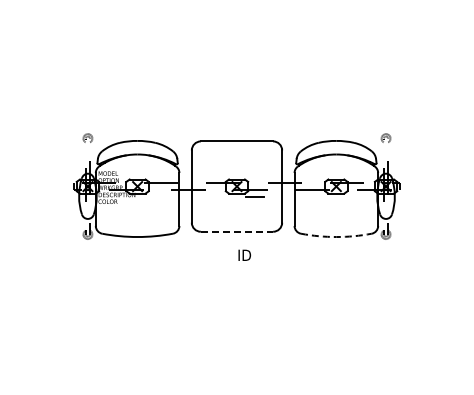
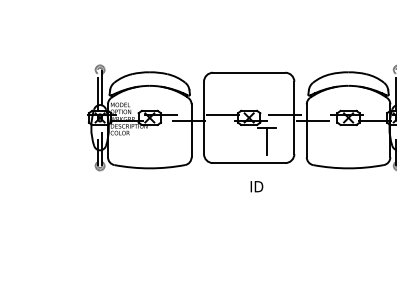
line: (255, 209) -> (267, 140), added
line: (237, 231) -> (249, 162), dashed -> solid
arc: (336, 237) -> (348, 168), dashed -> solid

